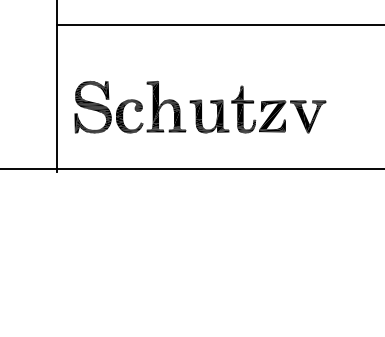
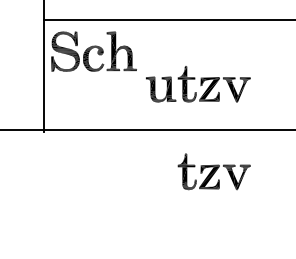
part: (130, 107) -> (94, 51), moved
part: (278, 223) -> (214, 171), added

